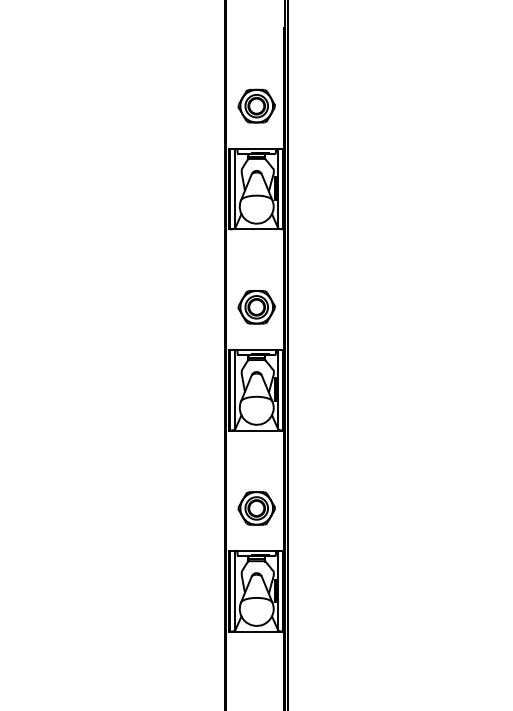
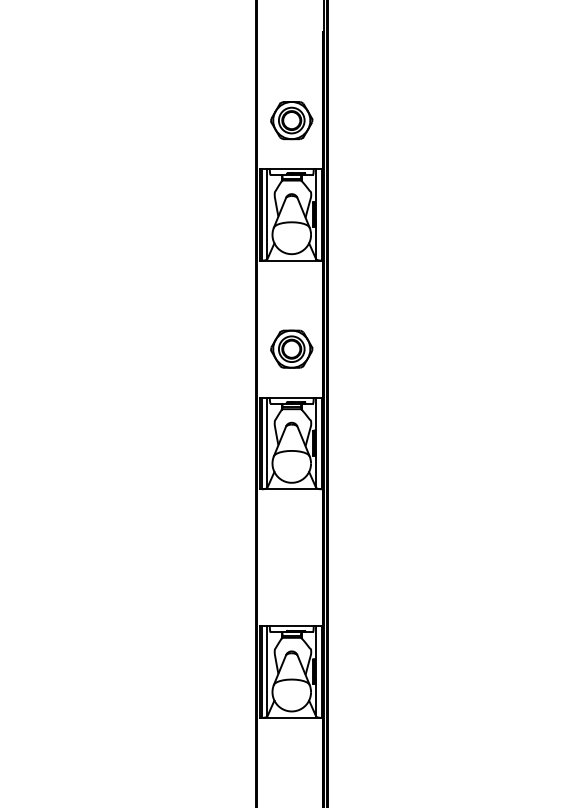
part: (256, 508) -> (291, 577), removed

